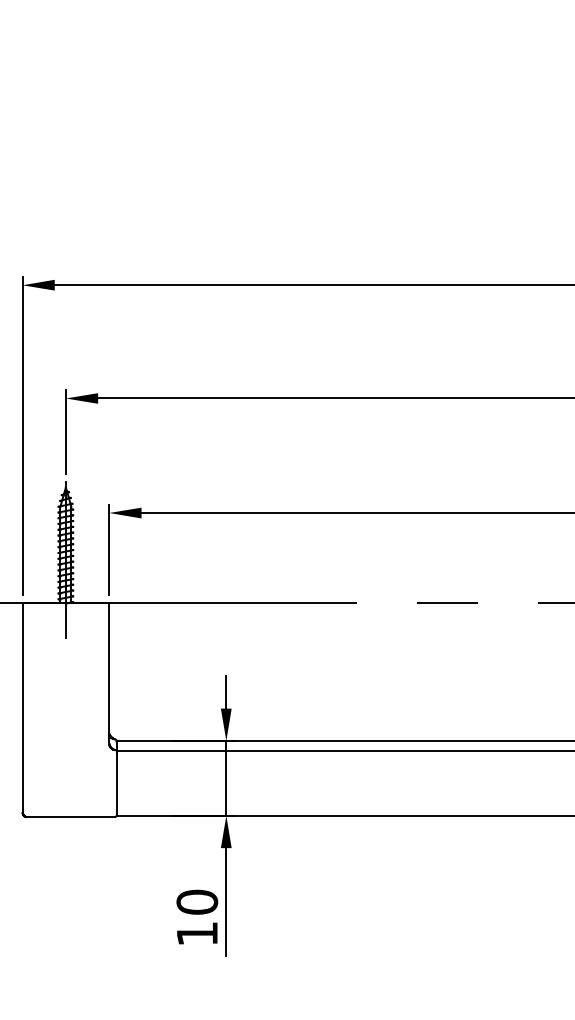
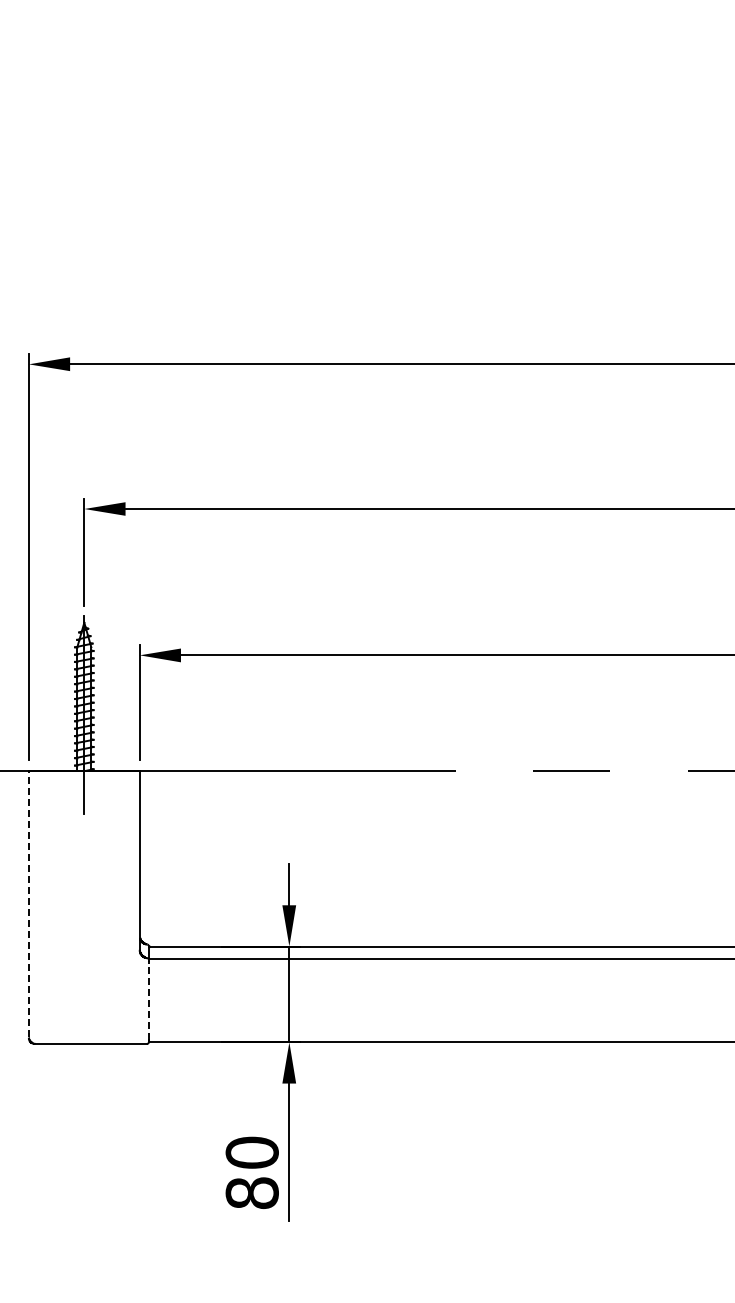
line: (22, 707) -> (28, 903), solid -> dashed
line: (116, 783) -> (149, 1001), solid -> dashed
text: (196, 934) -> (251, 1193), 10 -> 80

